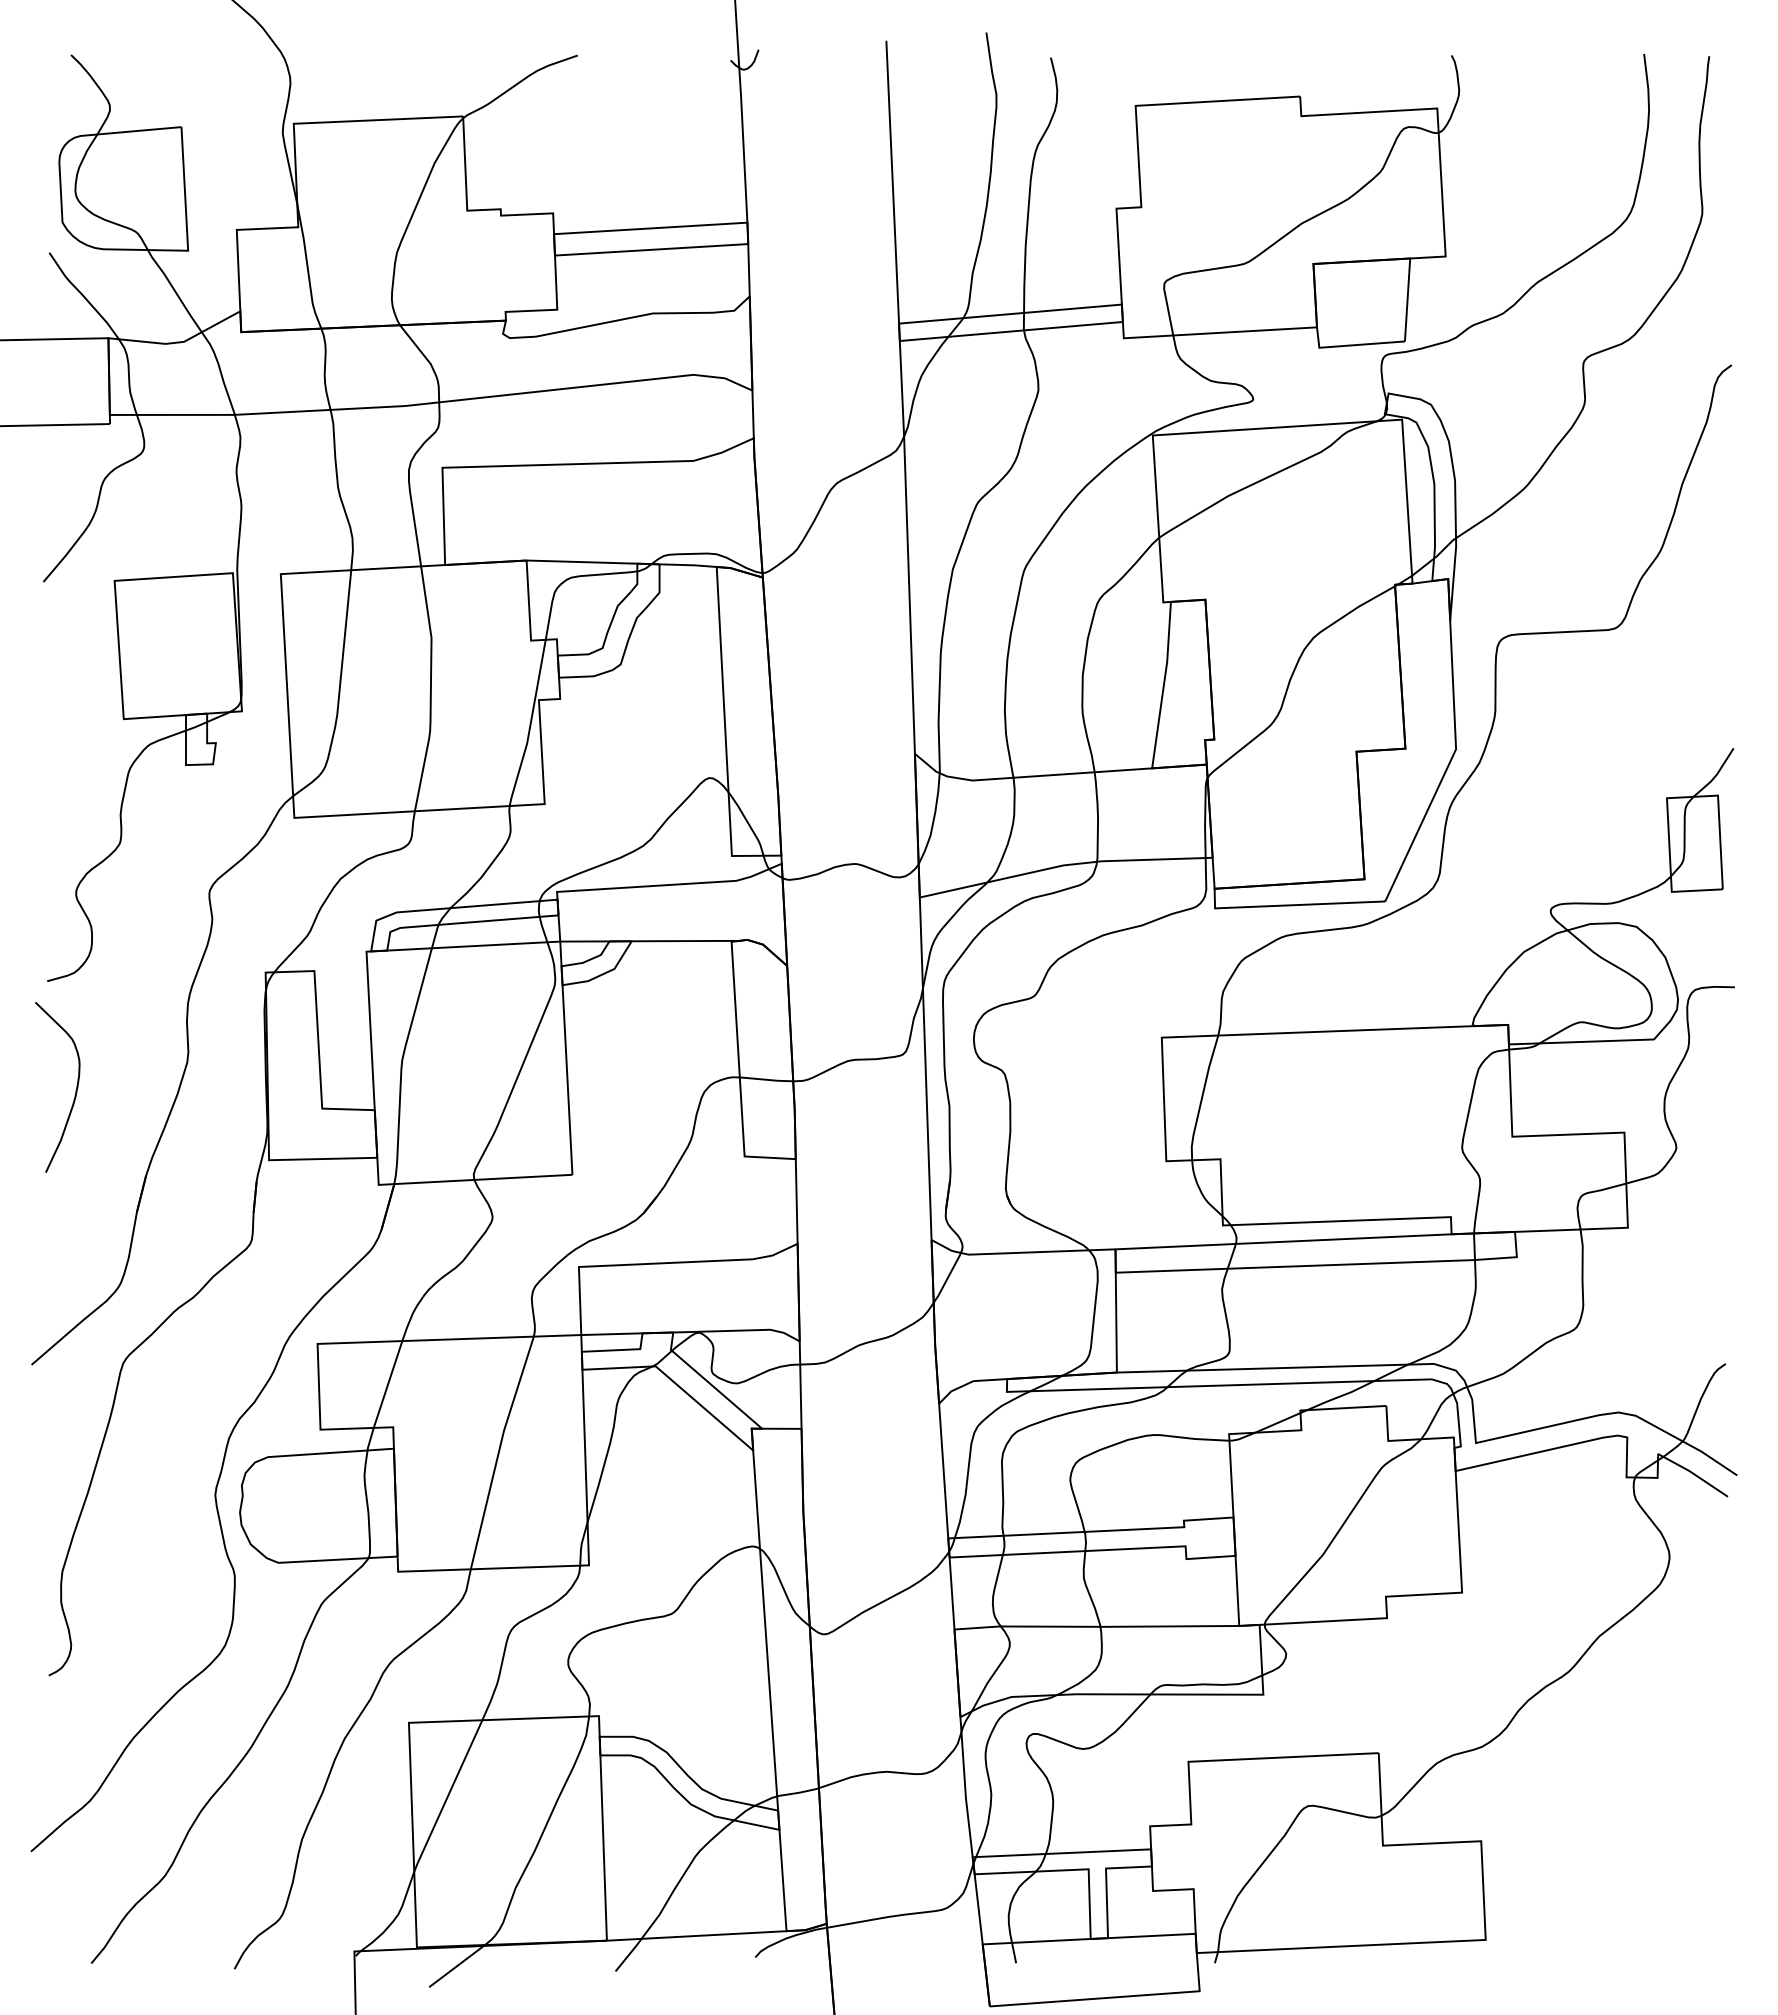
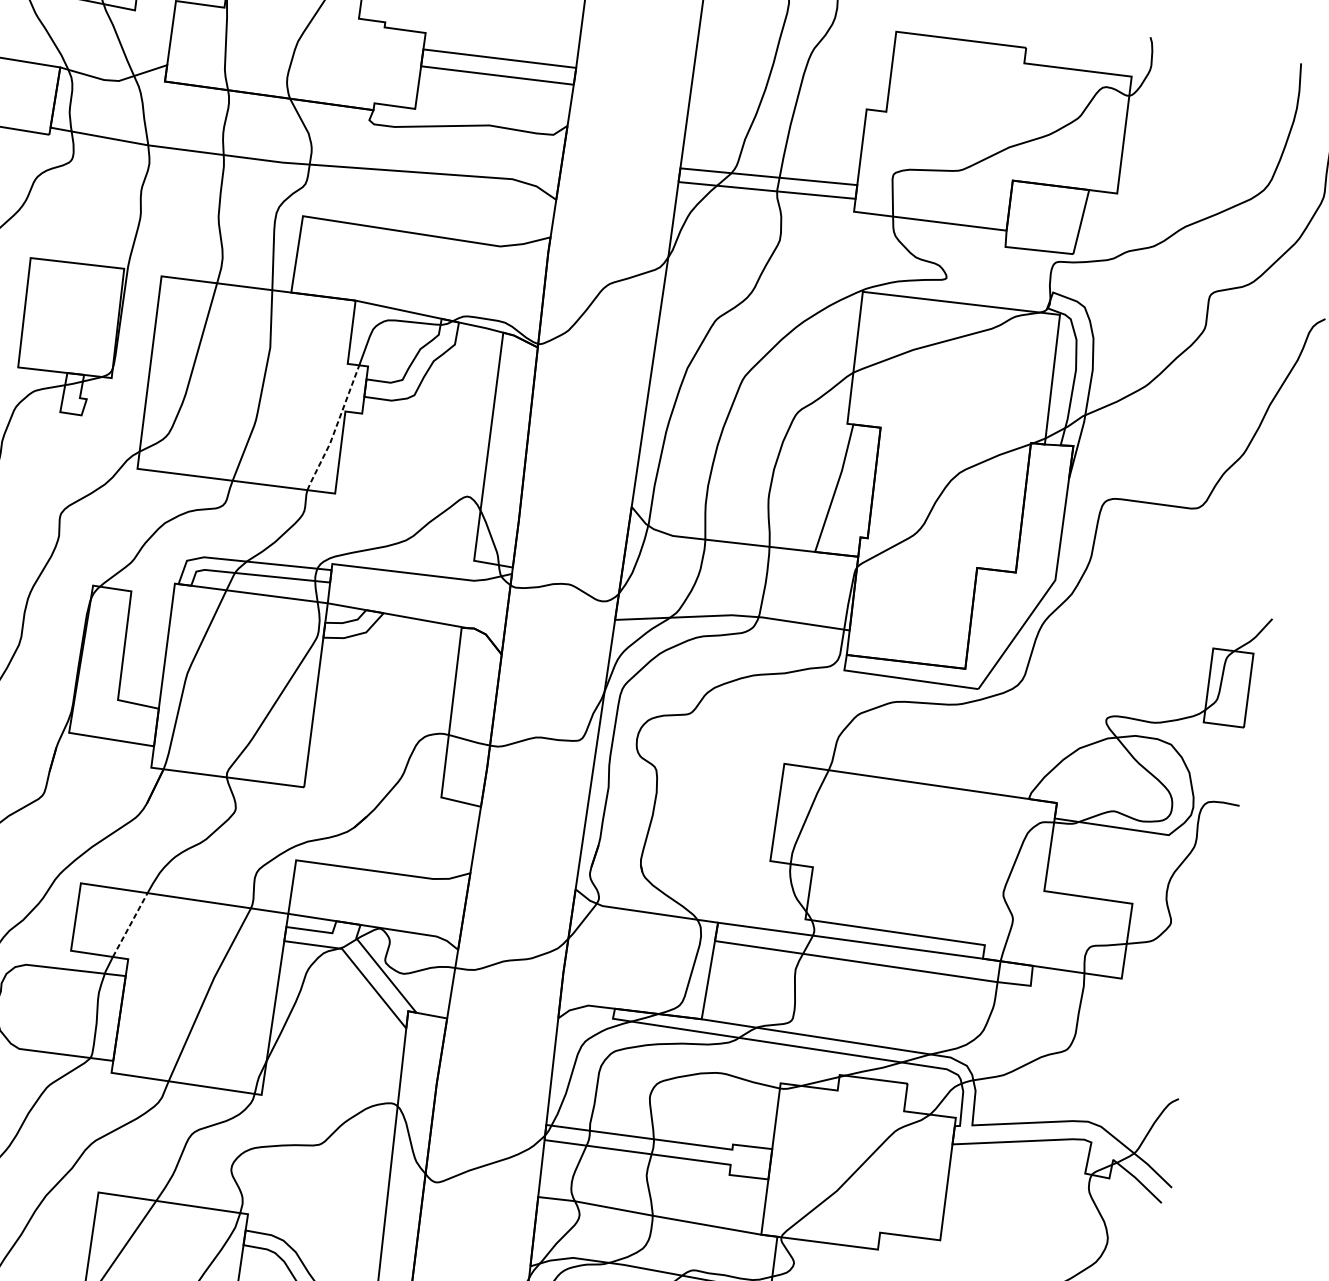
line: (530, 725) -> (335, 430), solid -> dashed
line: (388, 1384) -> (130, 925), solid -> dashed

